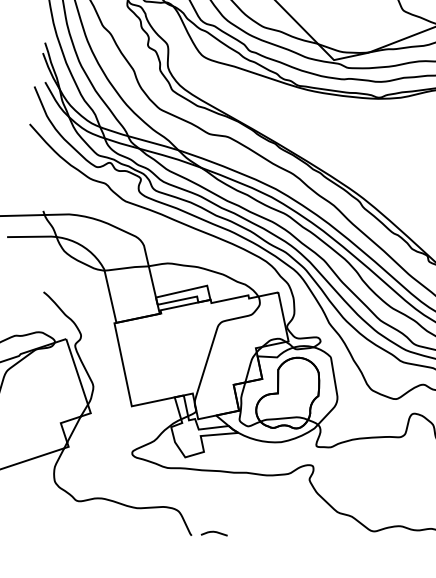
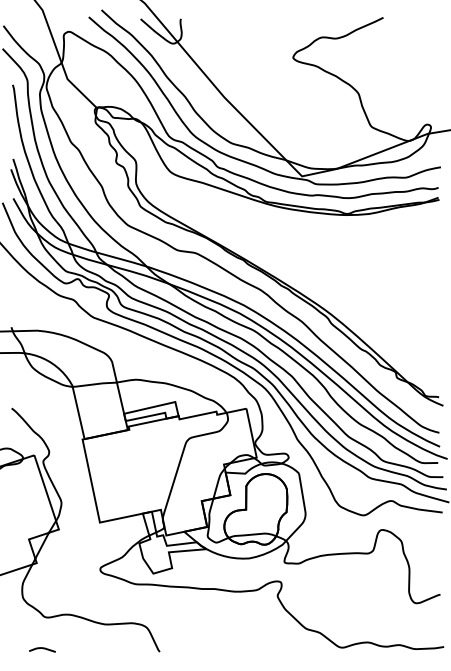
curve: (214, 532) -> (42, 648), moved

